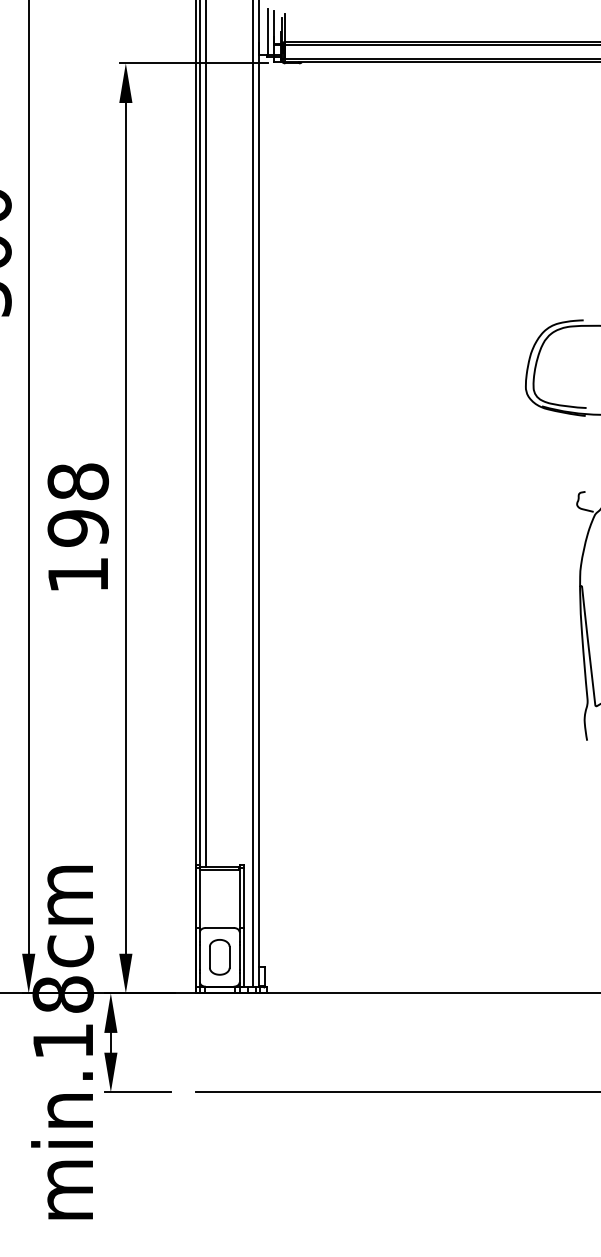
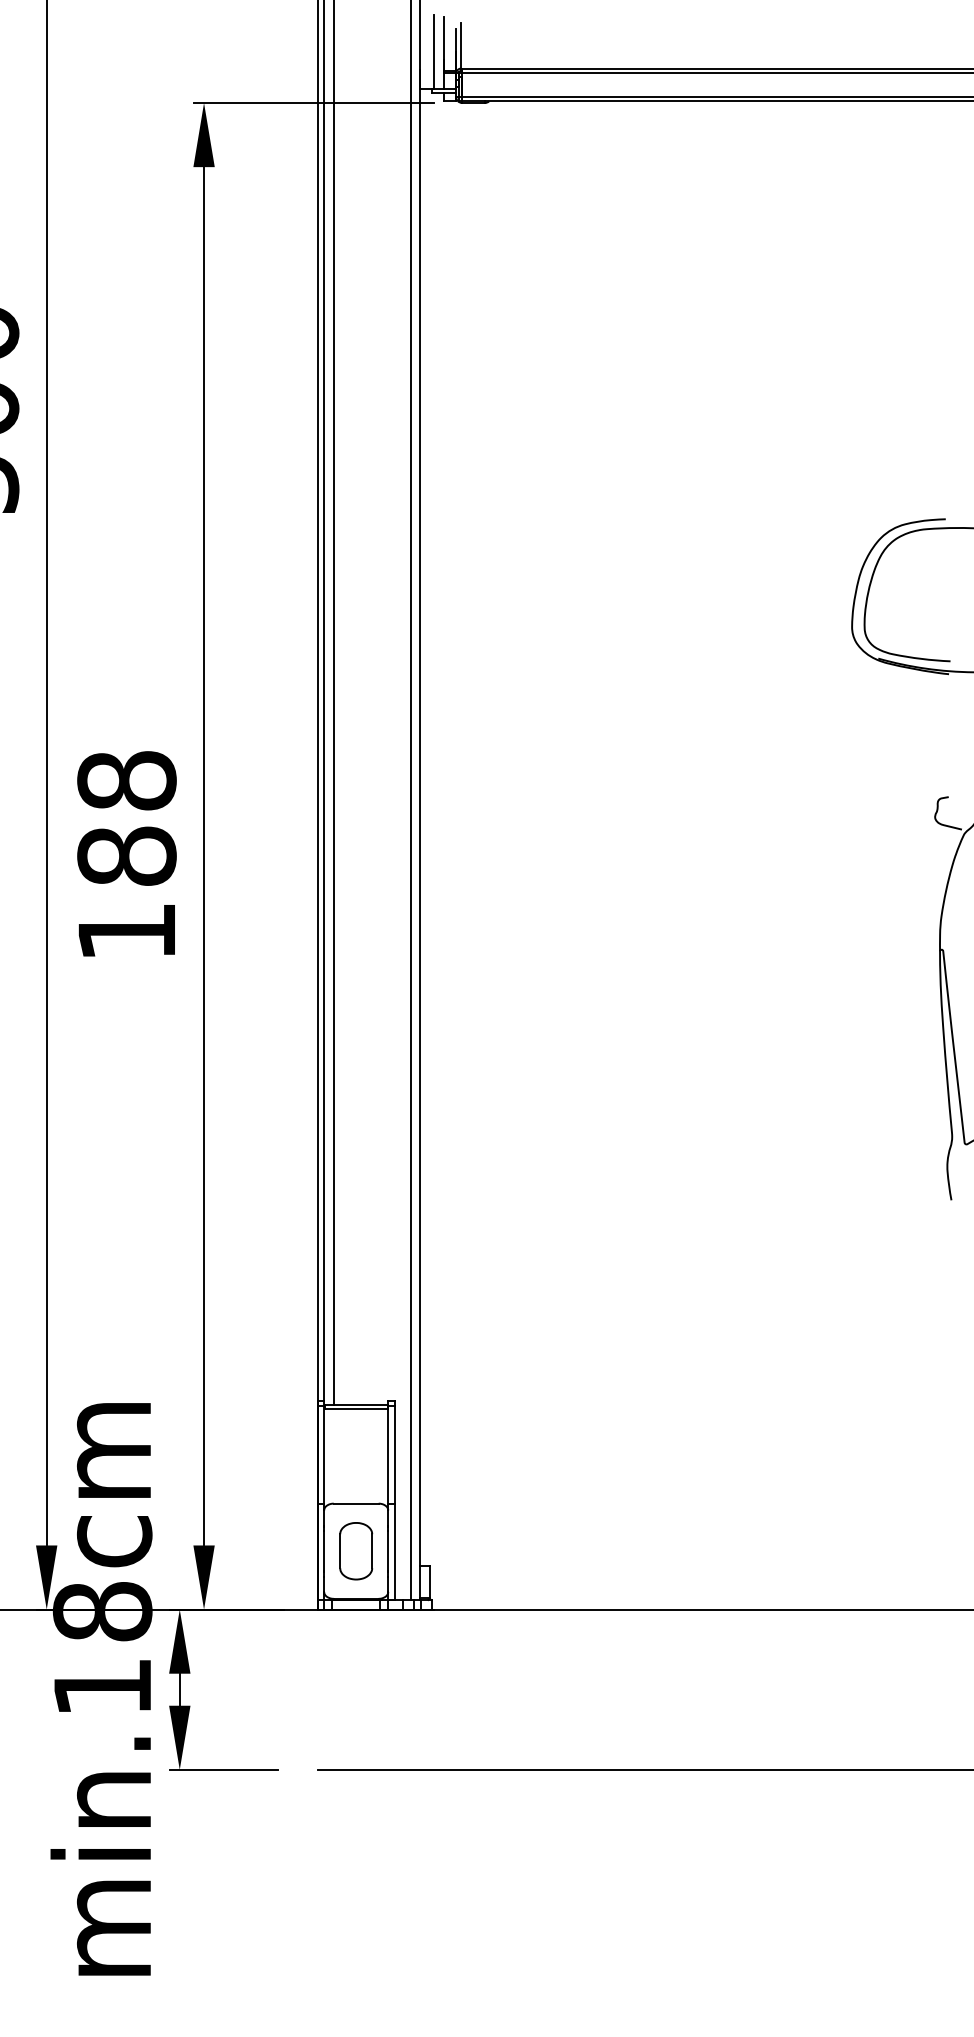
text: (77, 528) -> (125, 856), 198 -> 188

